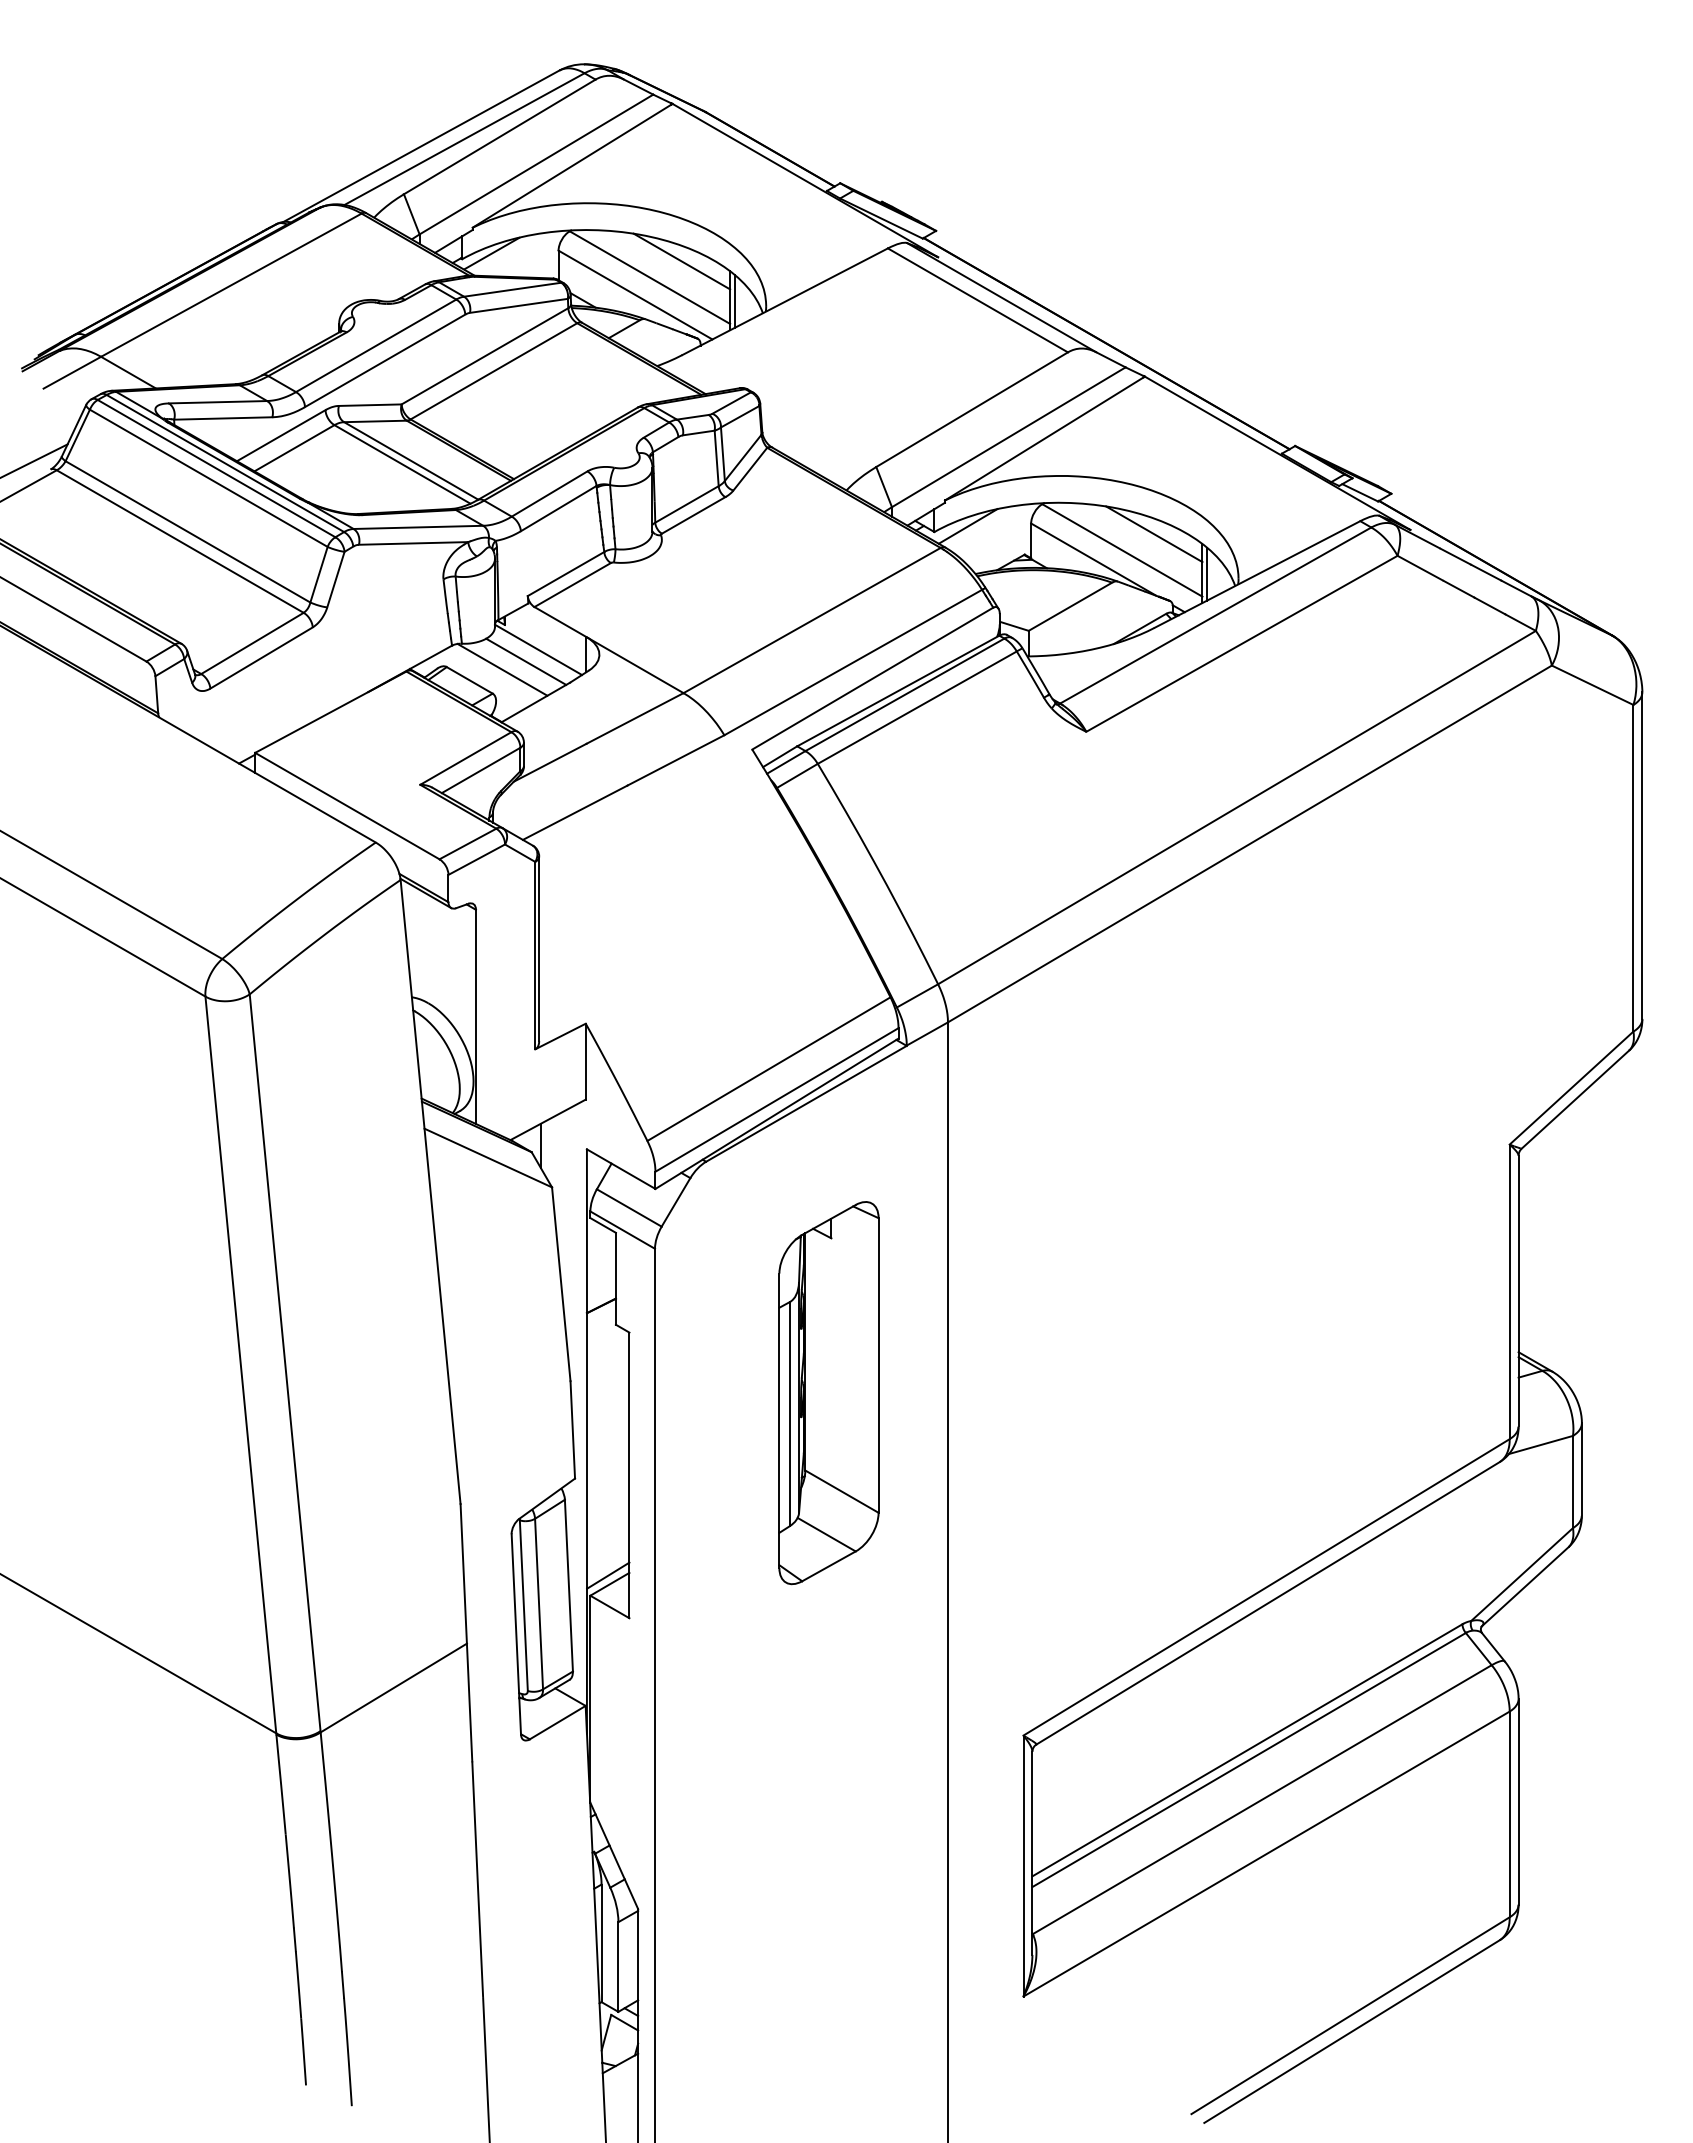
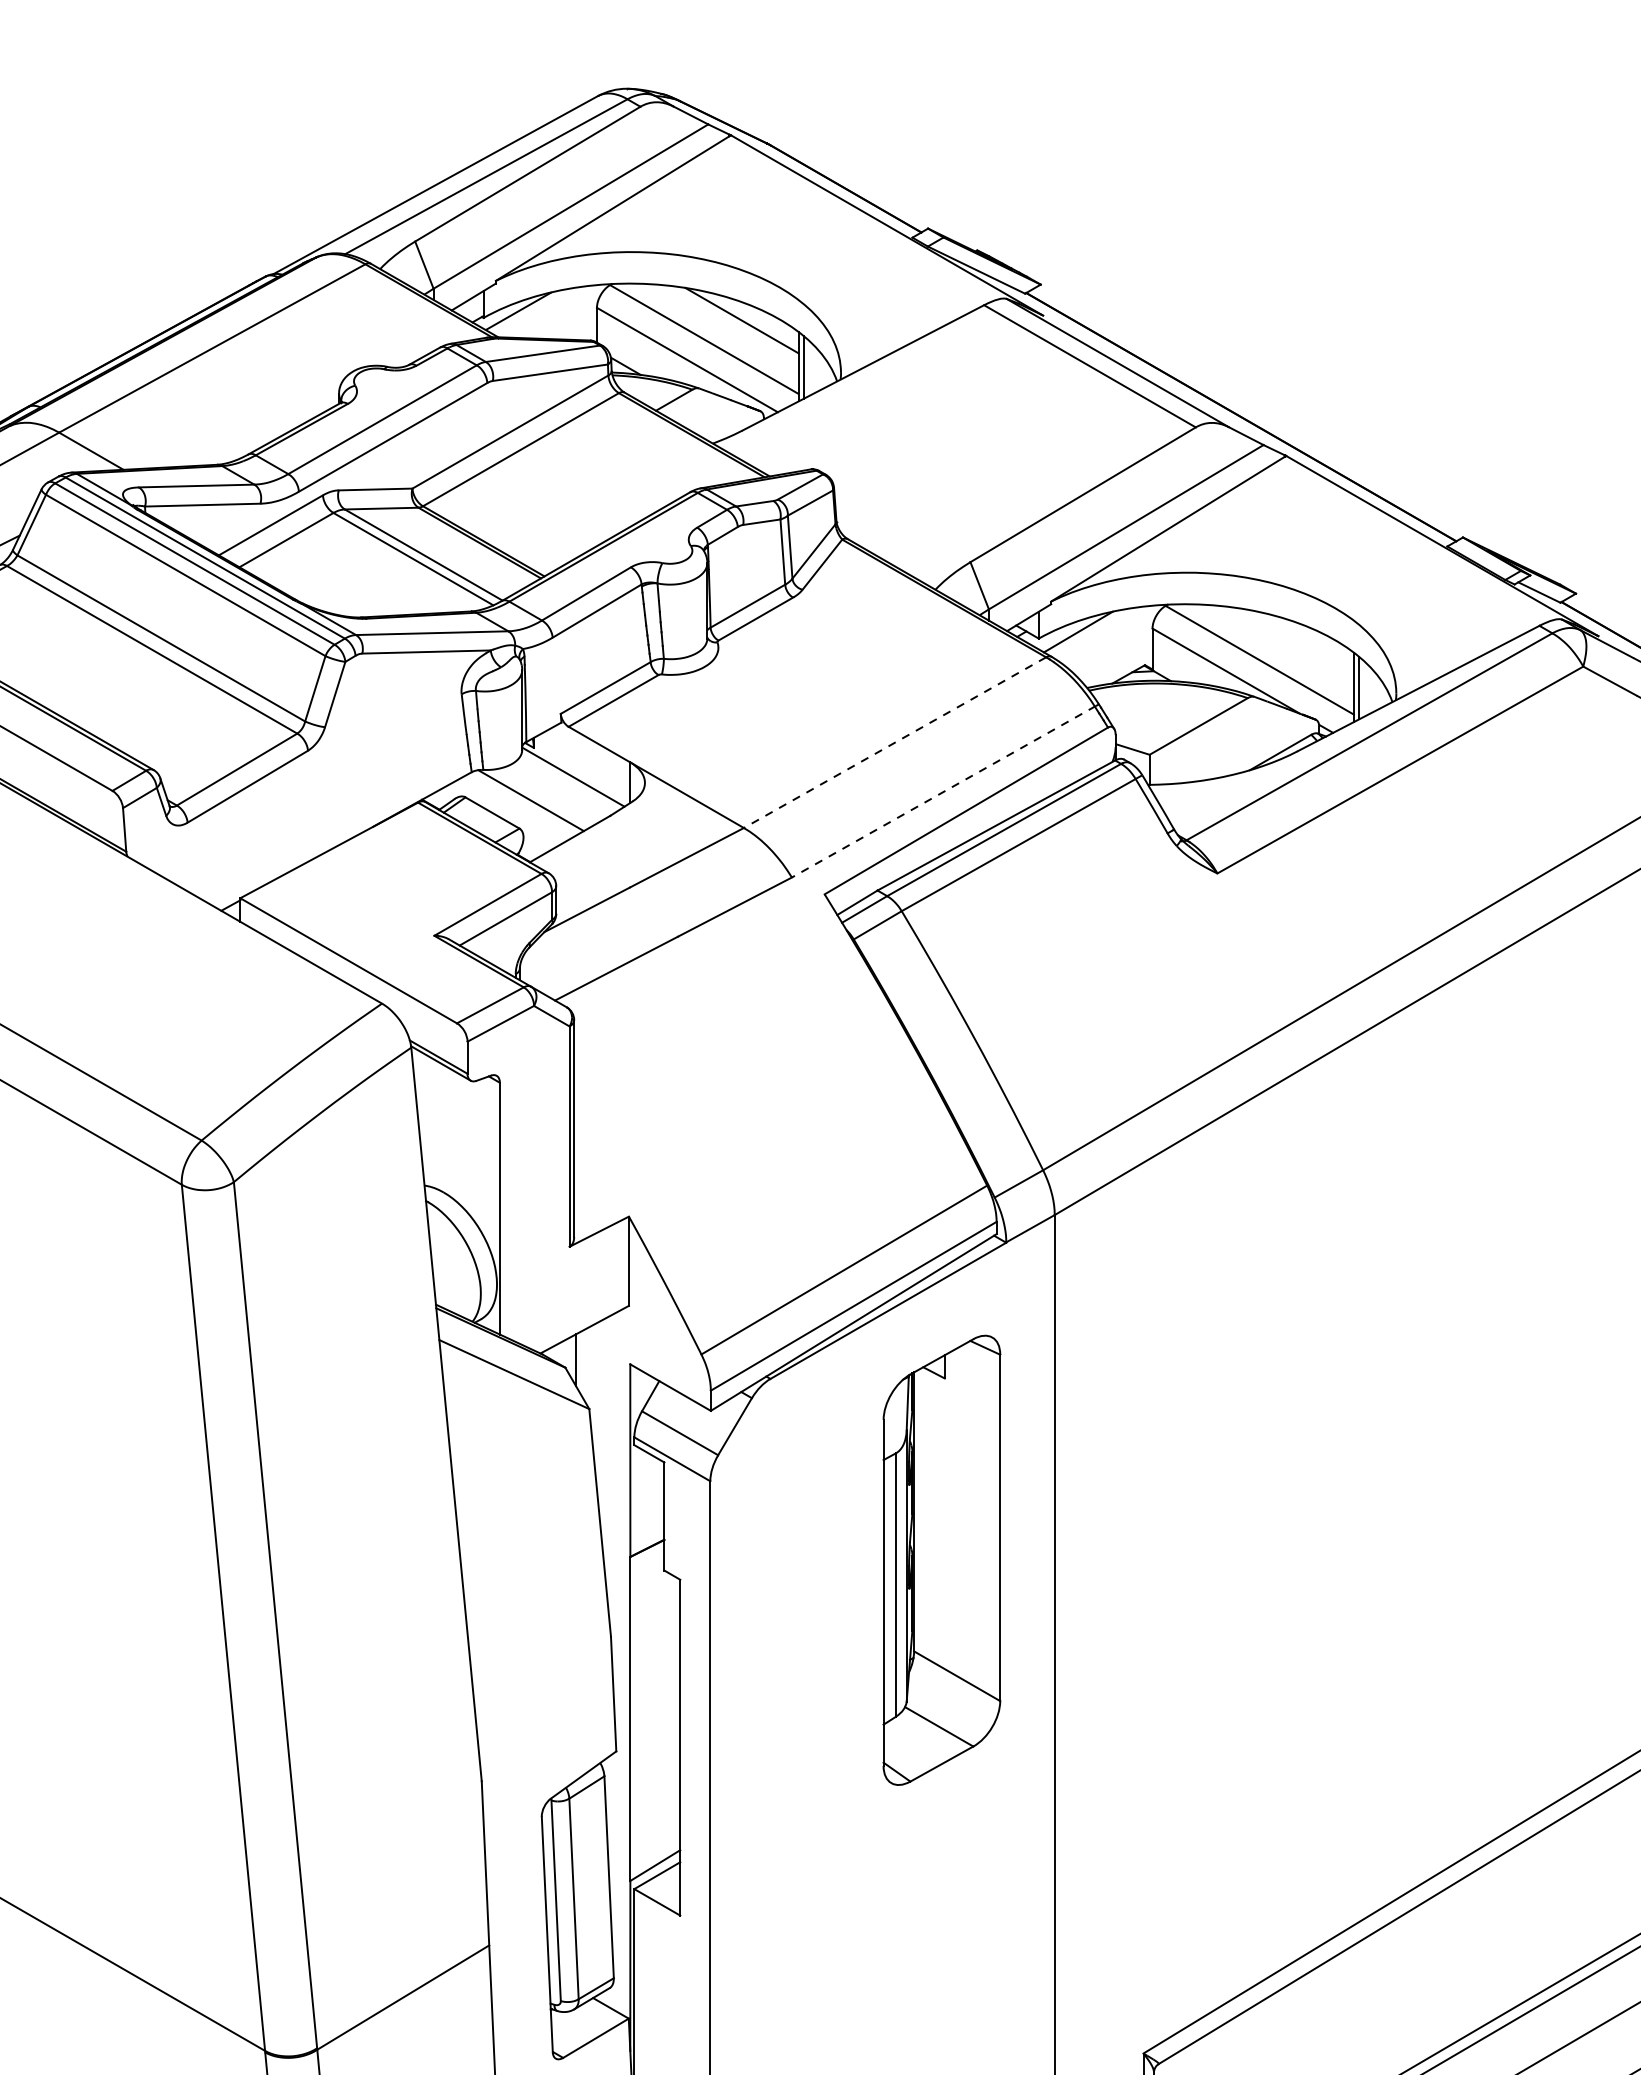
line: (1154, 534) -> (1297, 641), removed
line: (812, 620) -> (895, 742), solid -> dashed
line: (526, 661) -> (559, 790), removed
line: (853, 662) -> (943, 791), solid -> dashed
part: (828, 1393) -> (941, 1560), moved

